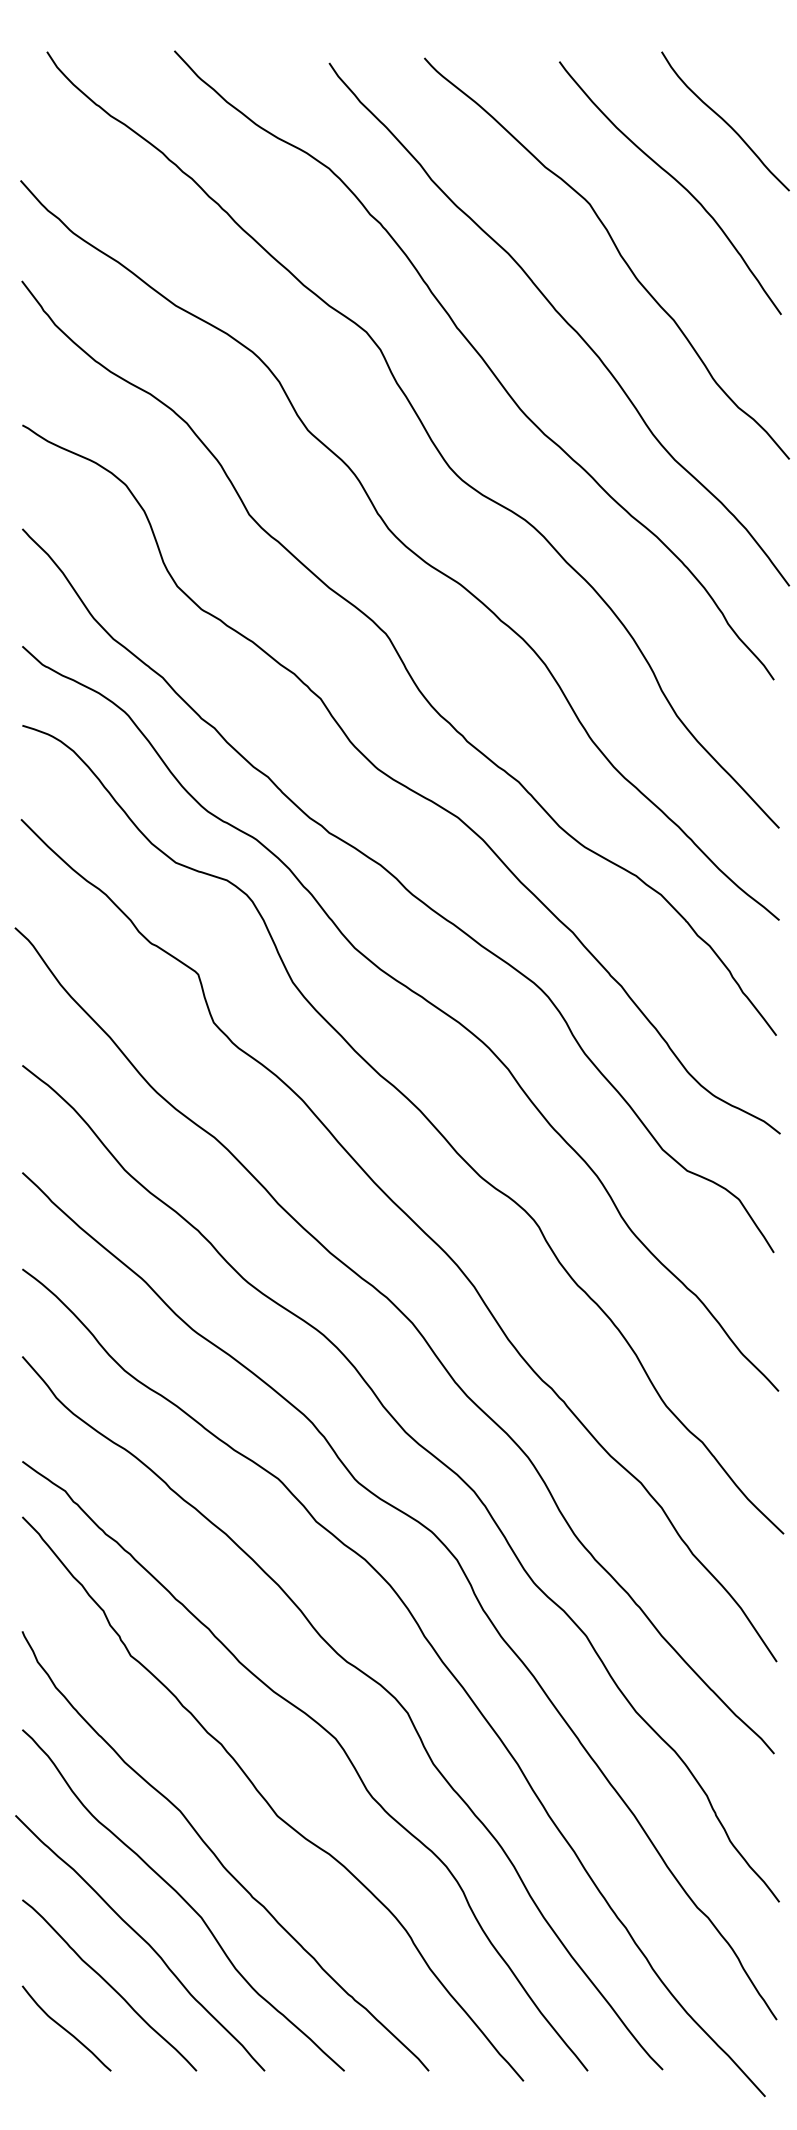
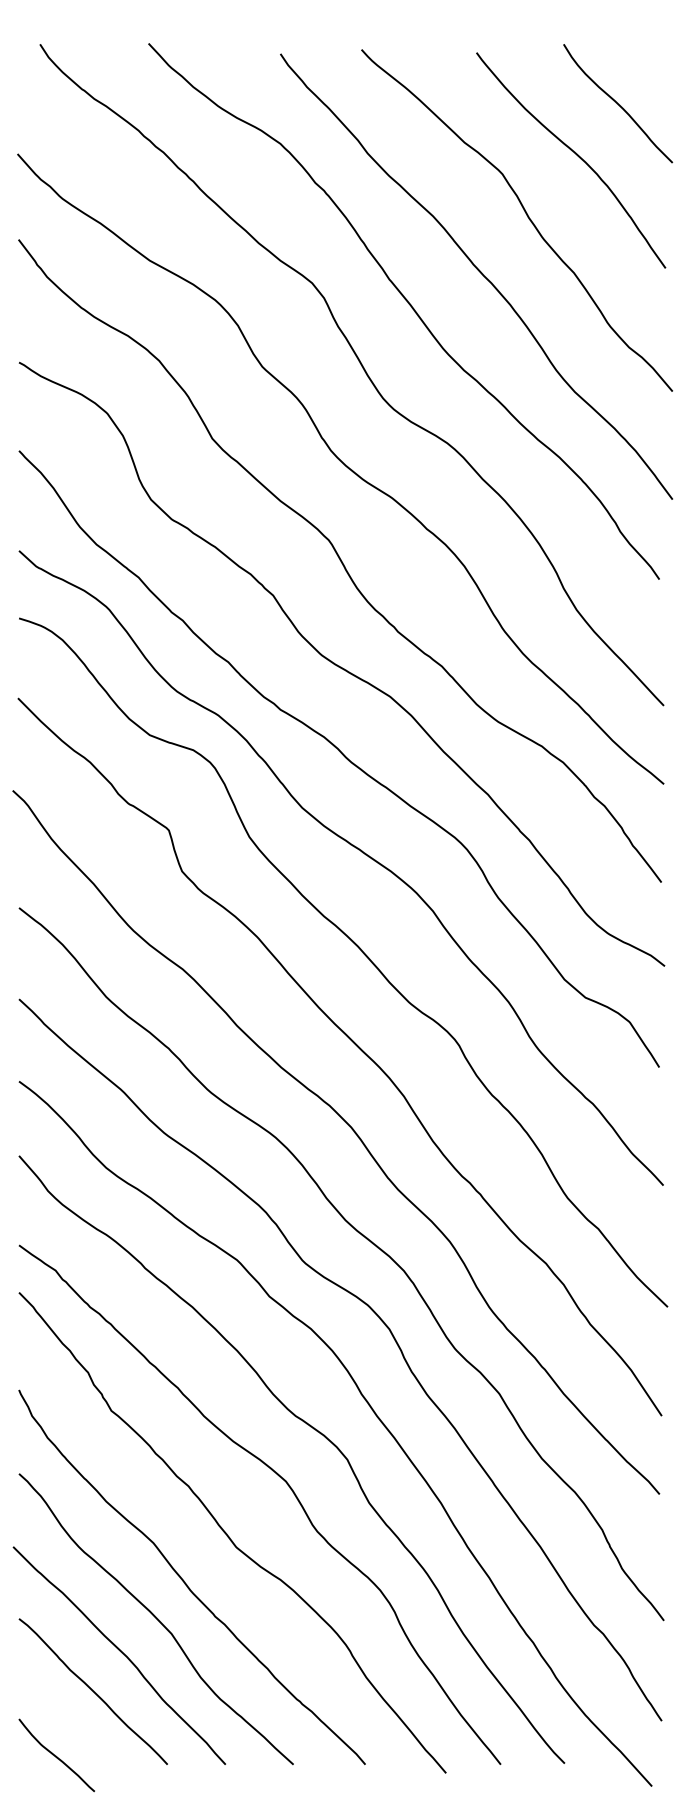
curve: (66, 2028) -> (56, 1755), moved

